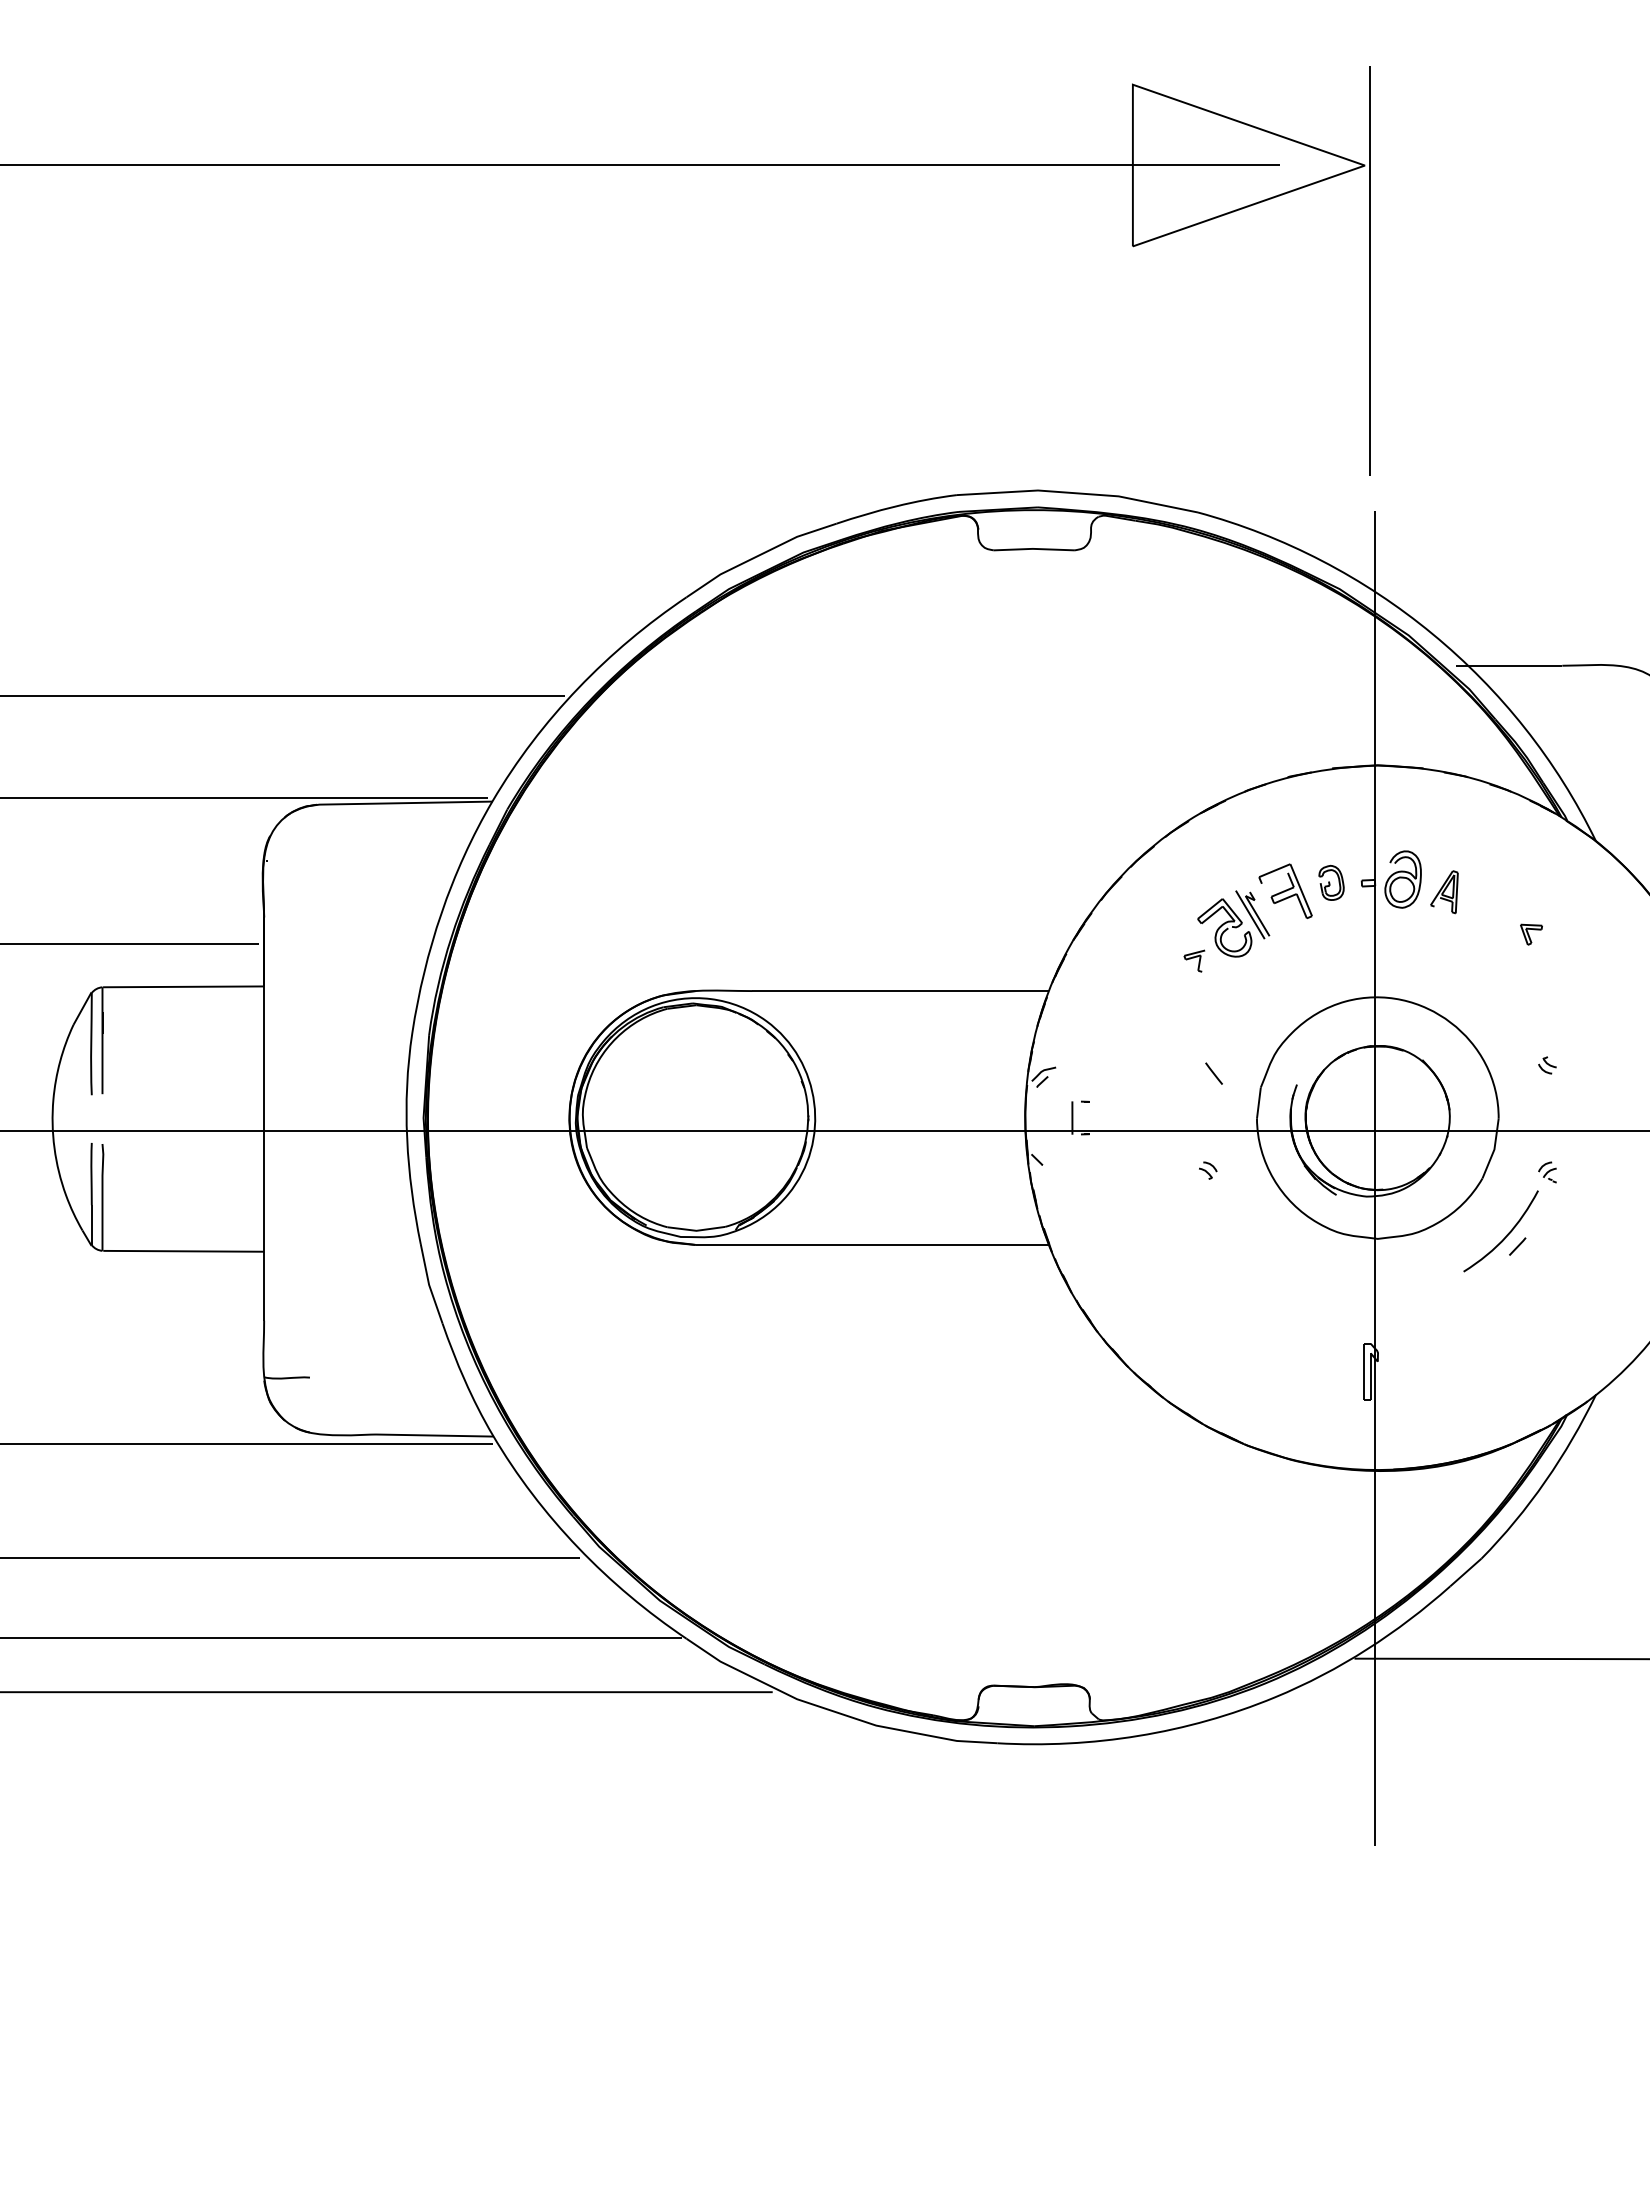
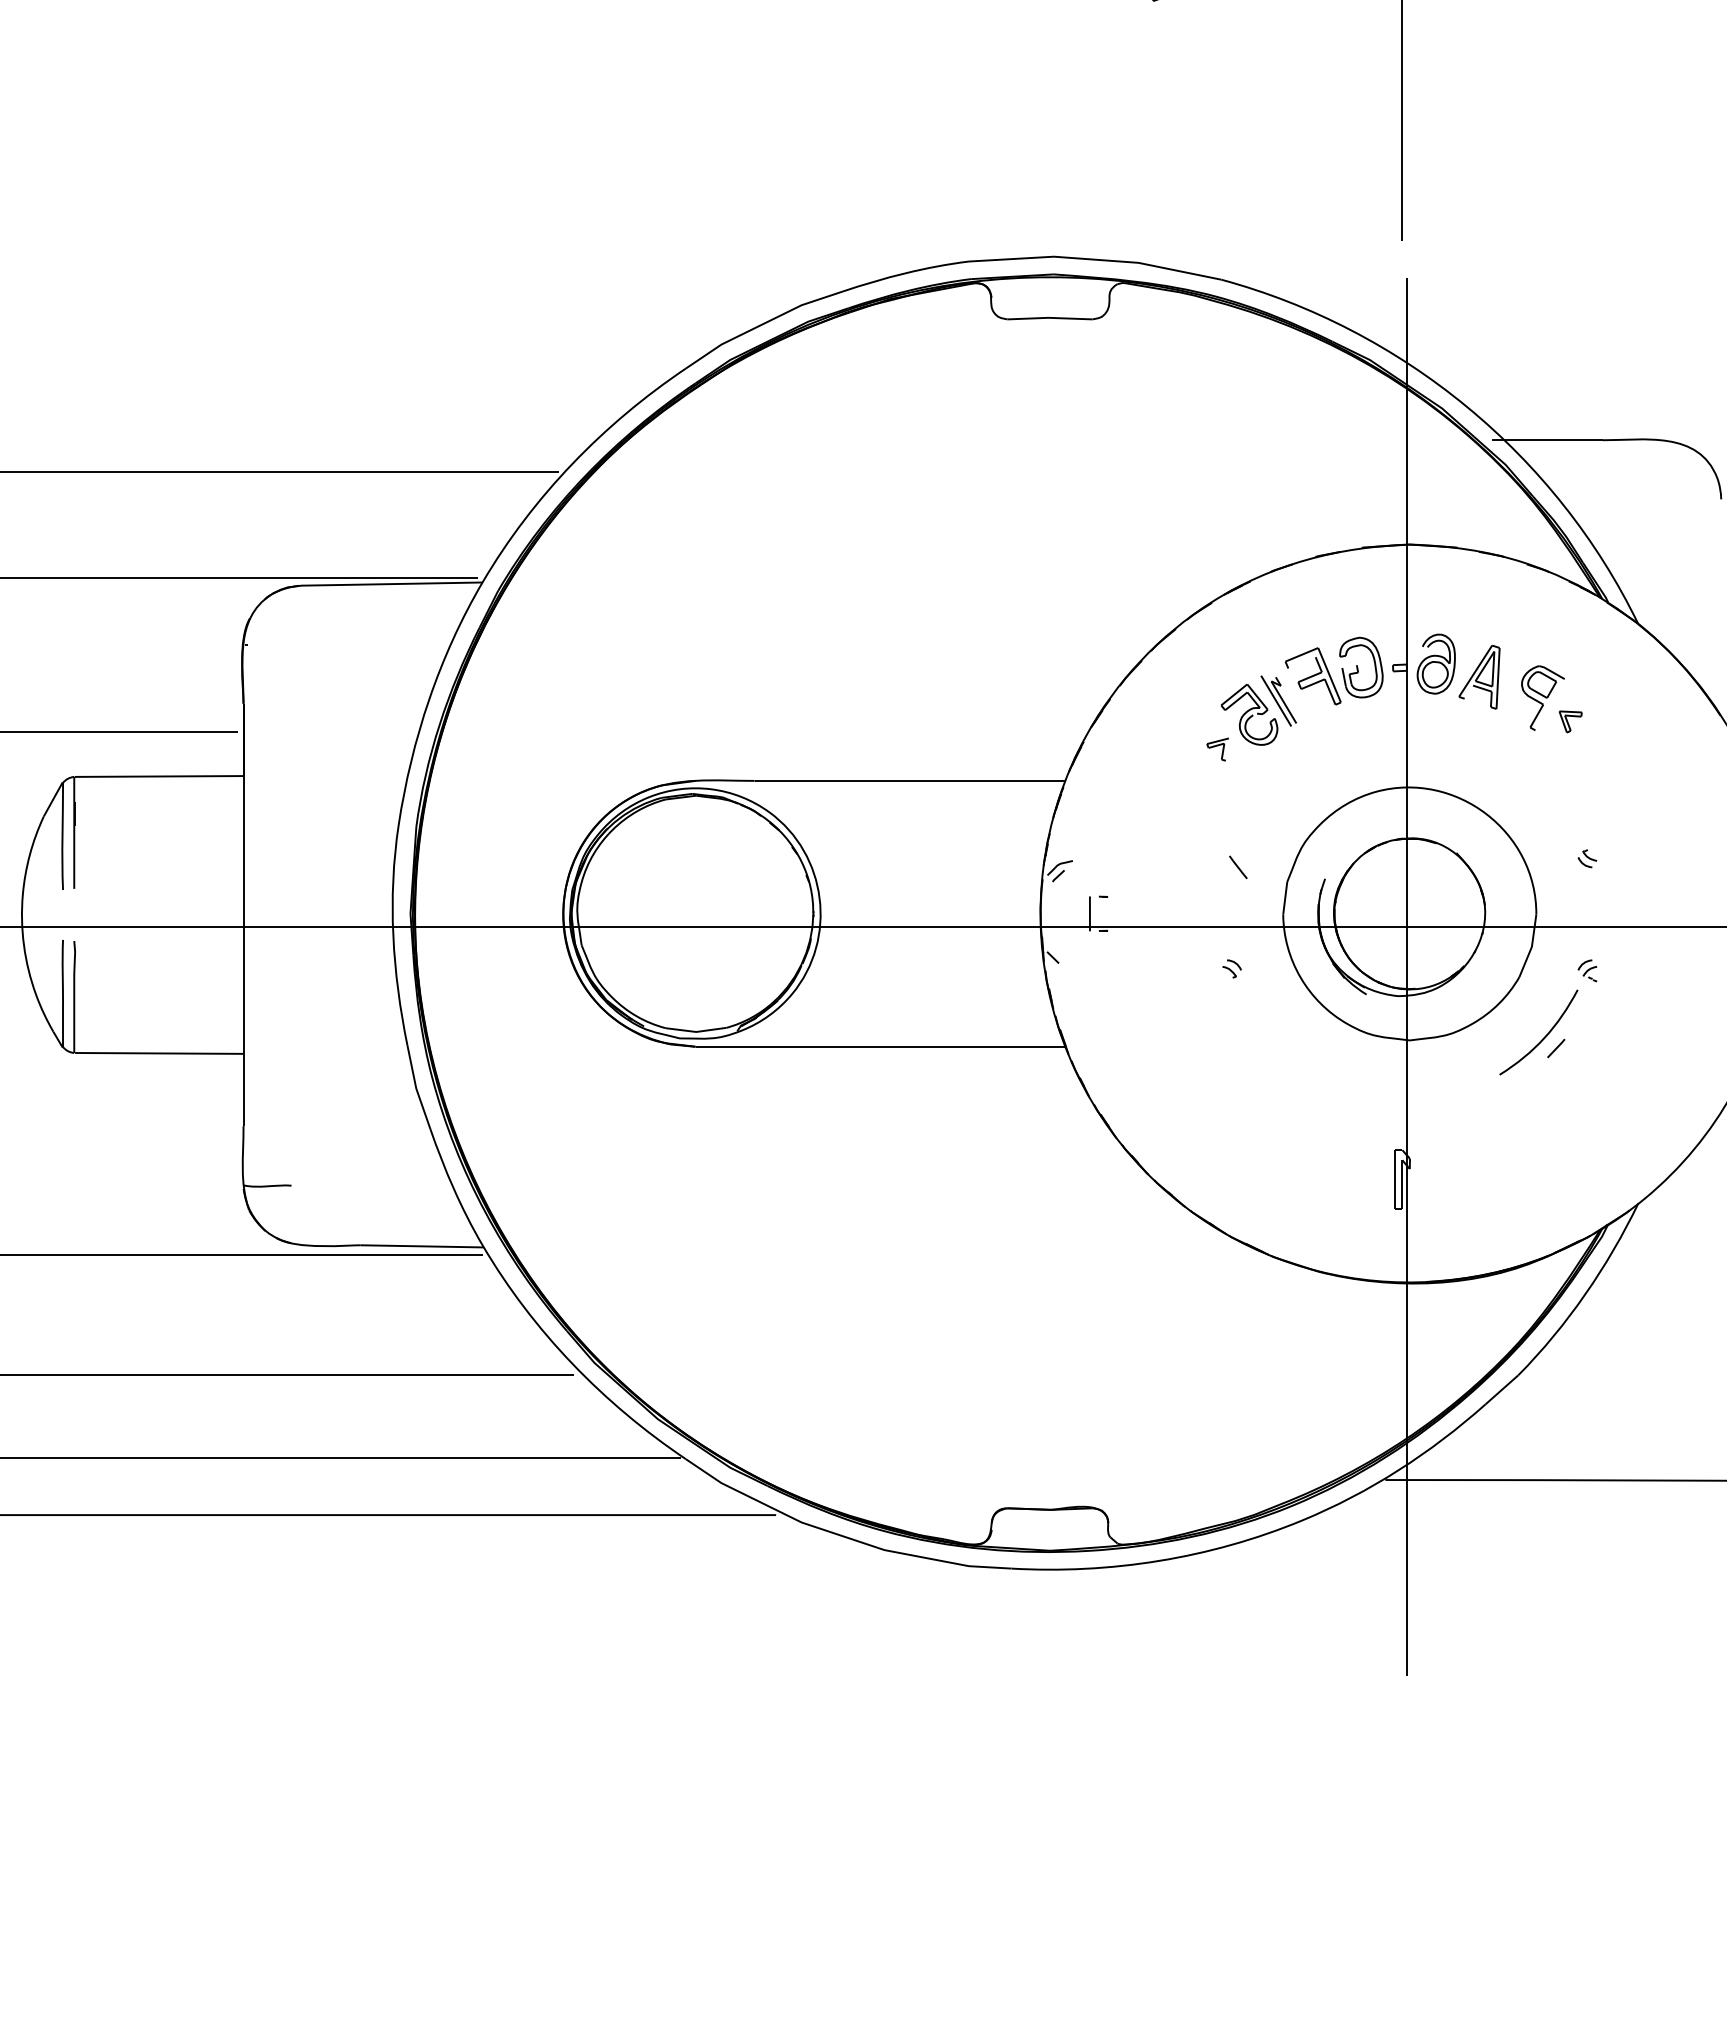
part: (1331, 882) -> (1361, 667), size x1.67
part: (1444, 892) -> (1479, 677), size x1.43
part: (1504, 911) -> (1542, 697), added

